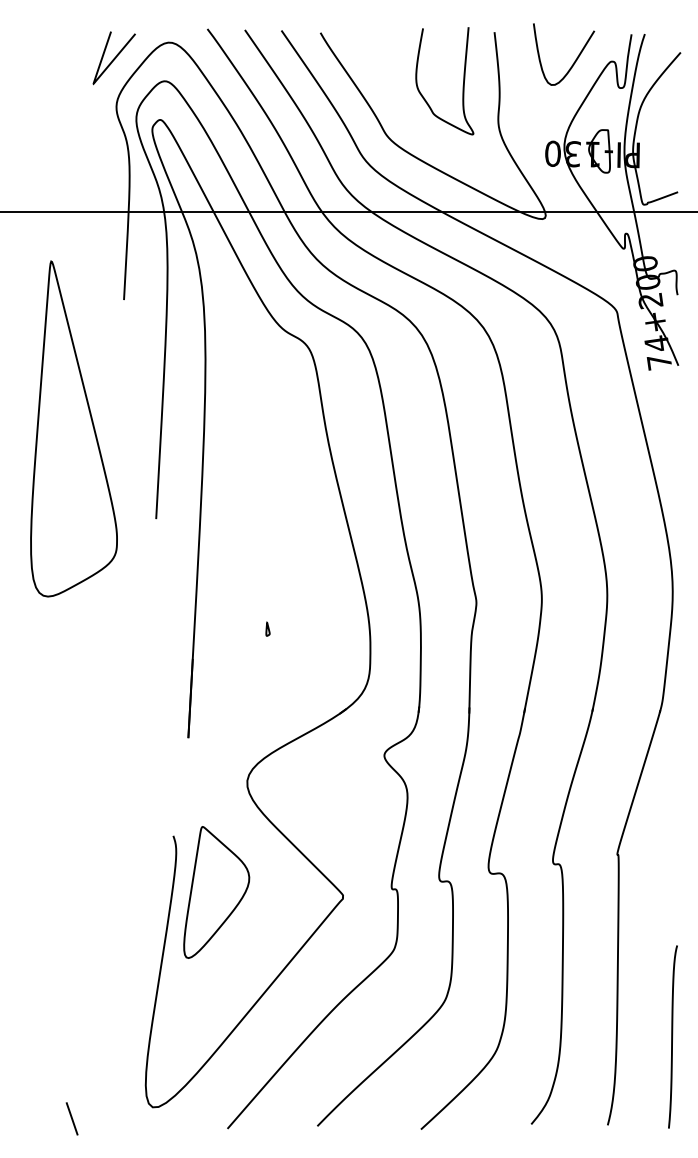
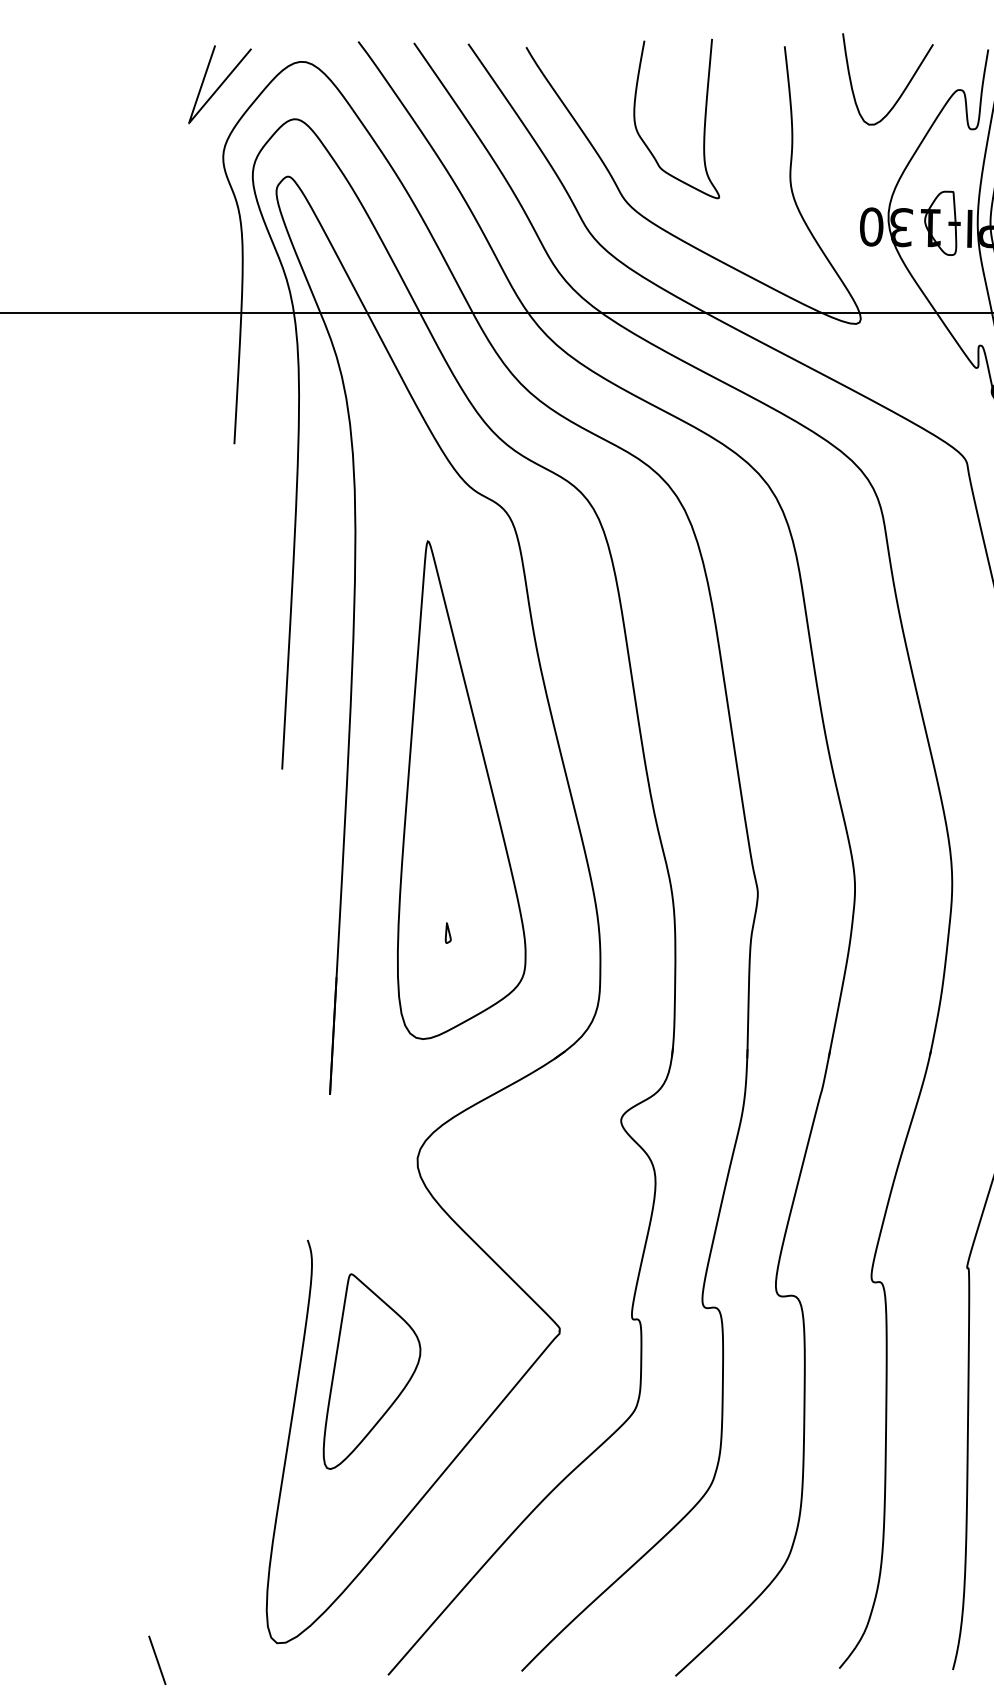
curve: (462, 85) -> (702, 125), moved
part: (73, 428) -> (460, 789), moved
part: (216, 892) -> (371, 1371), moved

